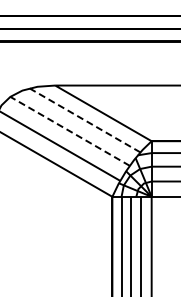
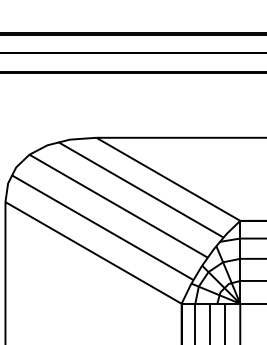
line: (85, 120) -> (141, 189), dashed -> solid
line: (70, 131) -> (119, 206), dashed -> solid

